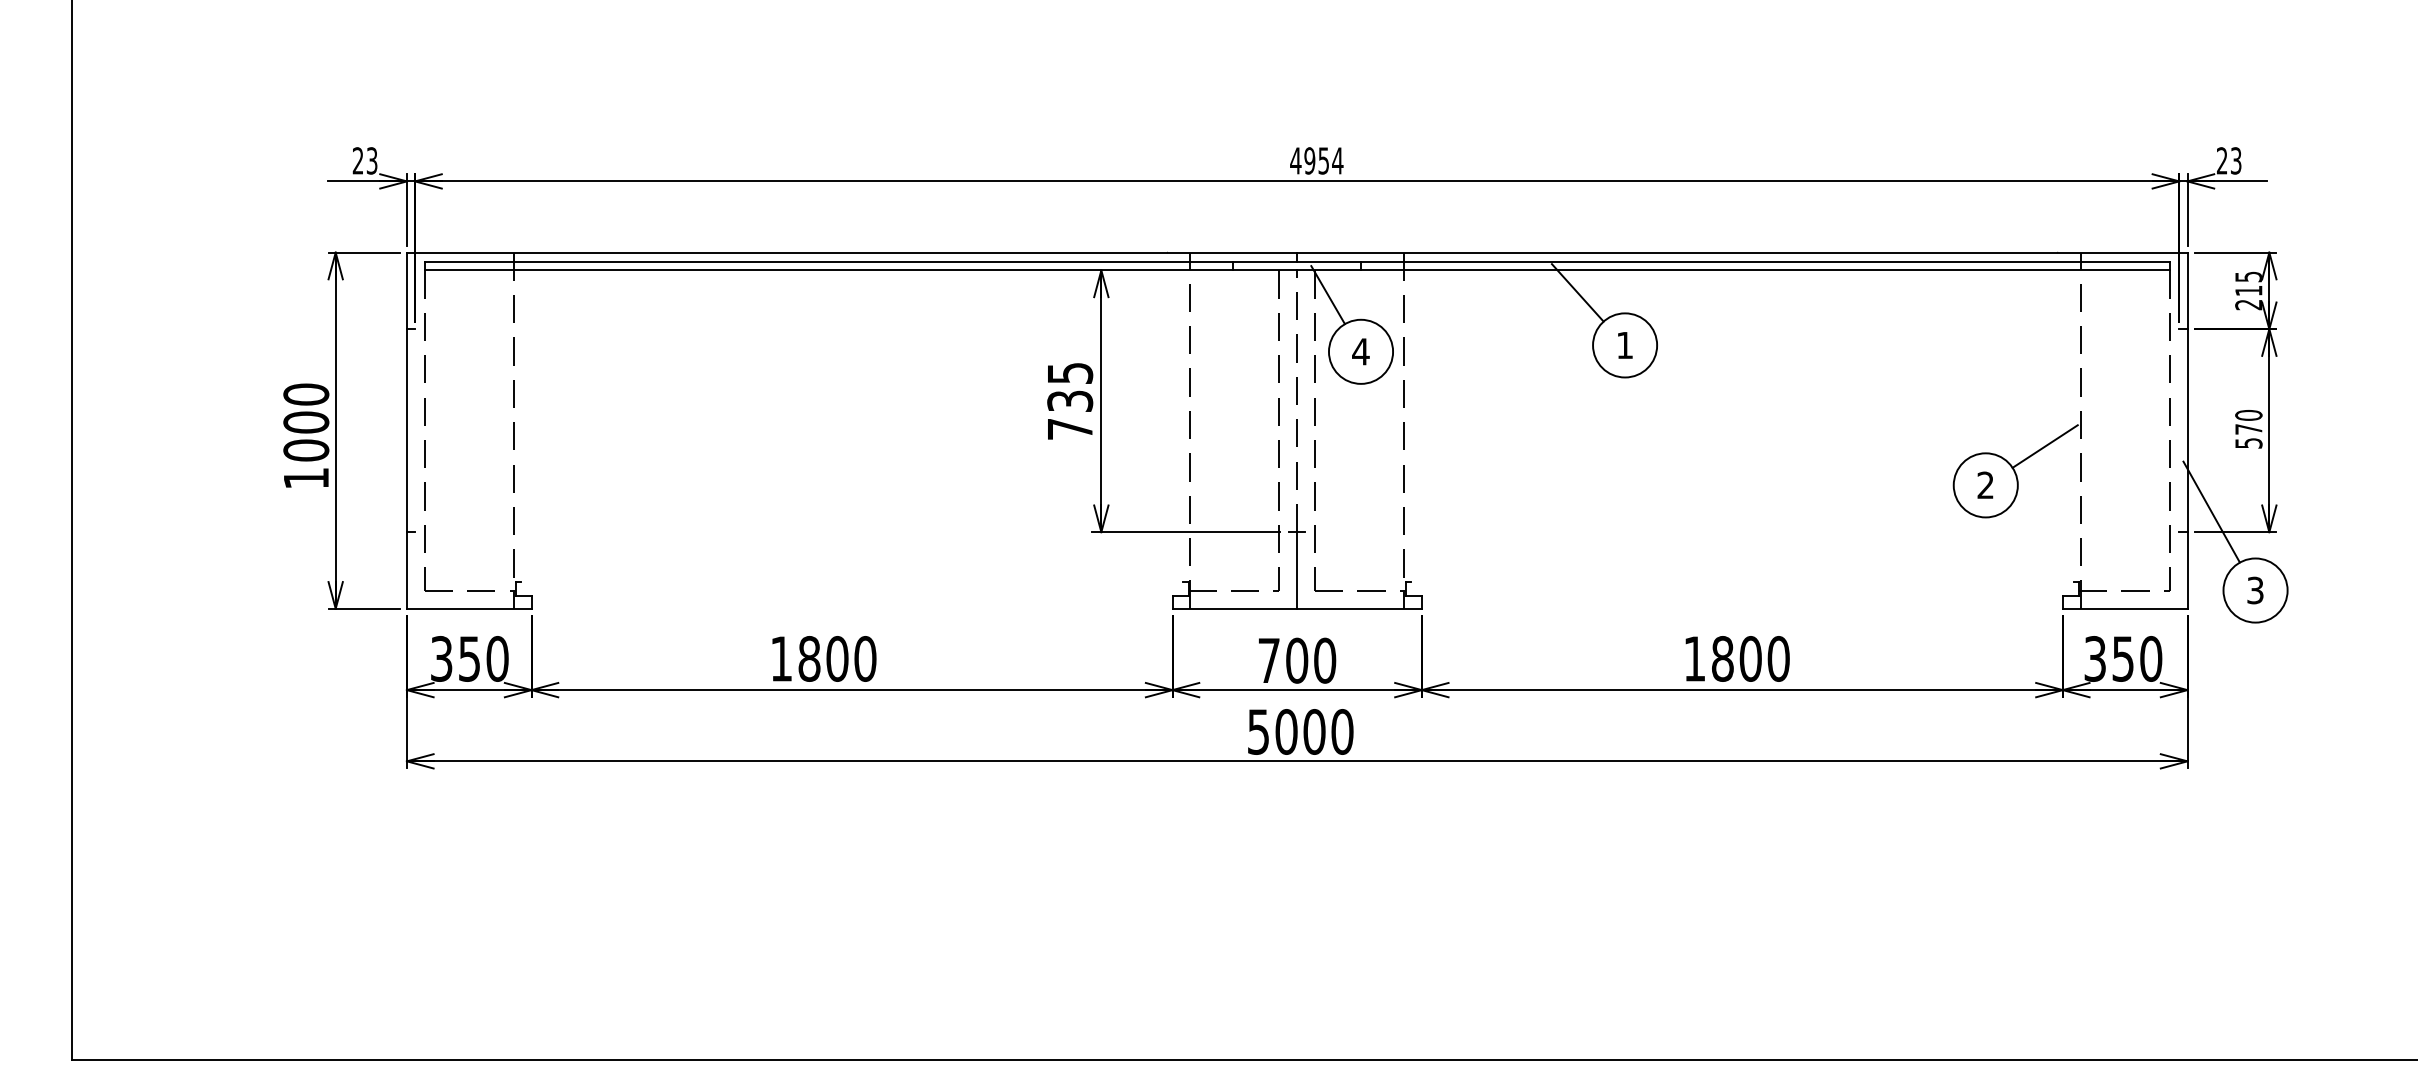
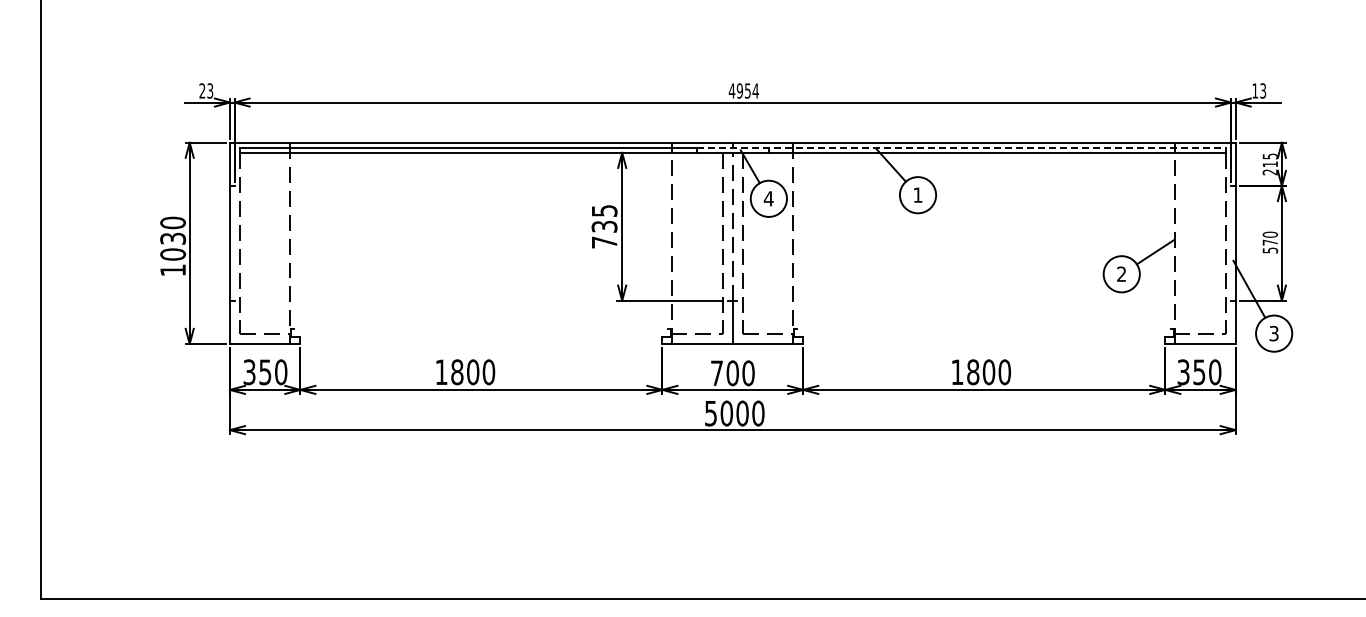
text: (2222, 160) -> (1255, 90), 23 -> 13
line: (1702, 262) -> (961, 148), solid -> dashed
text: (306, 422) -> (173, 238), 1000 -> 1030

